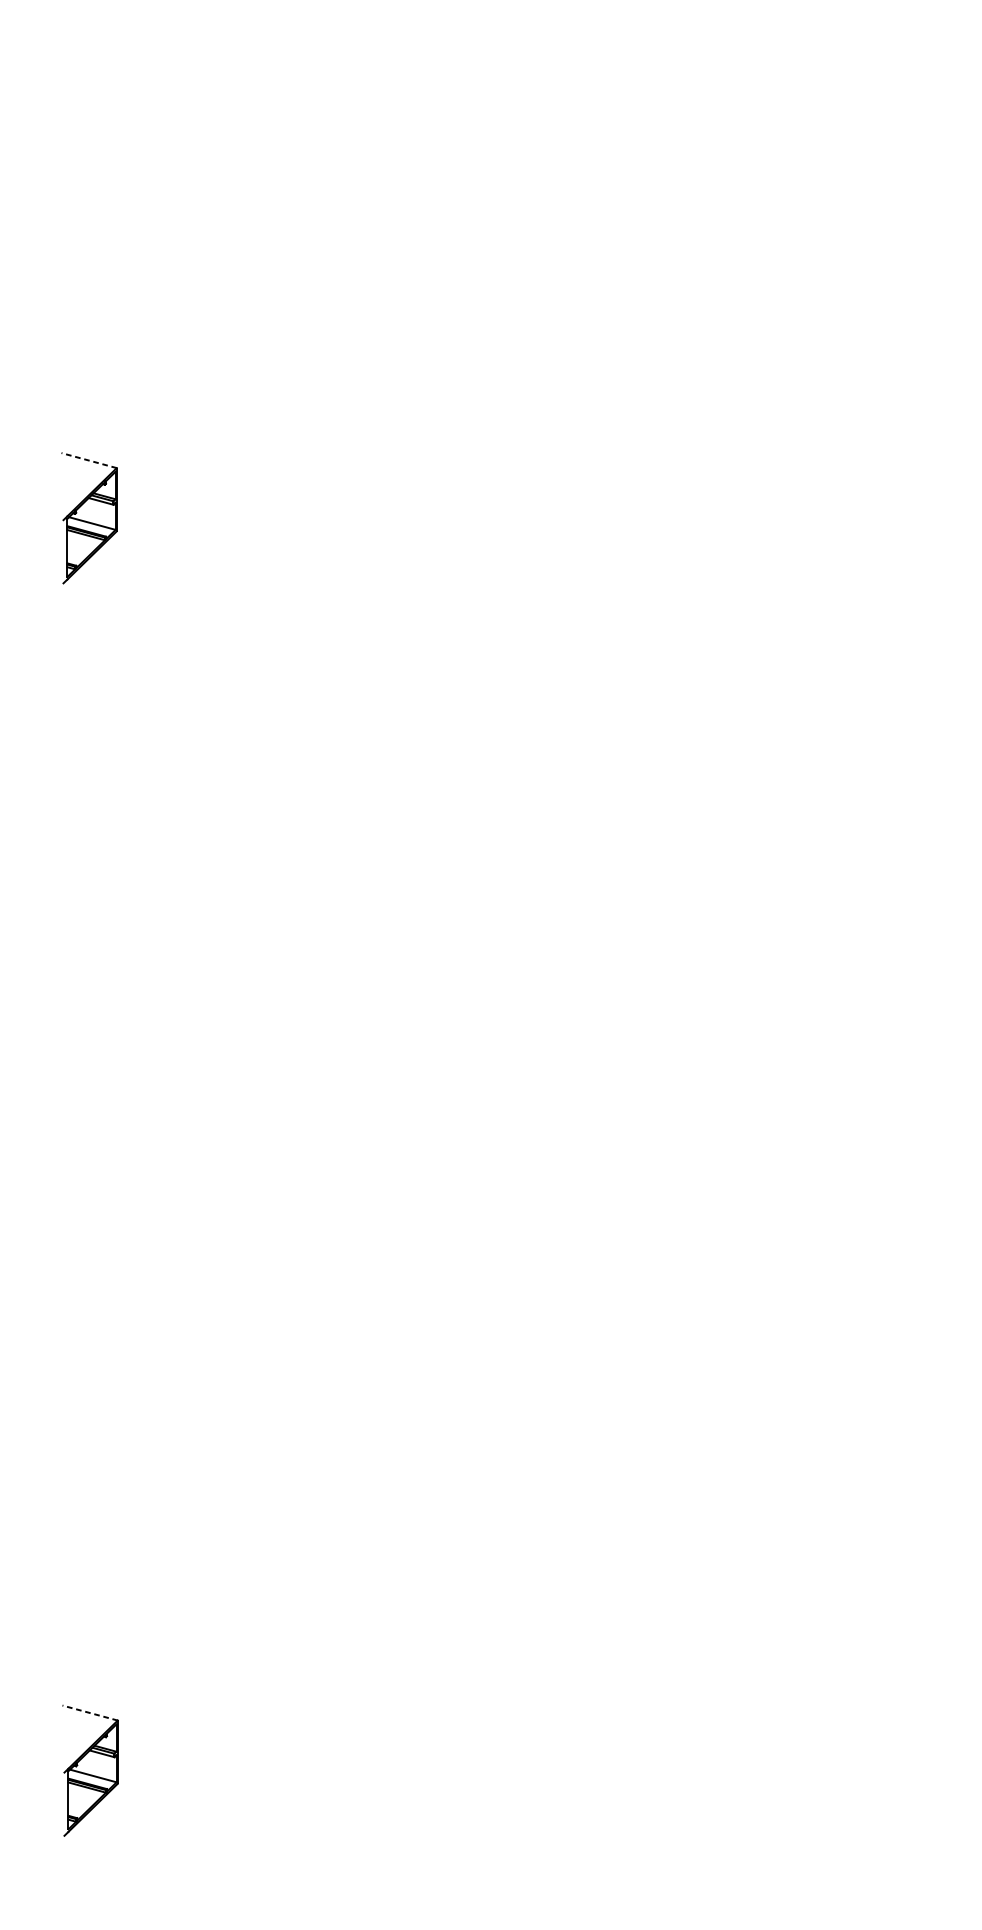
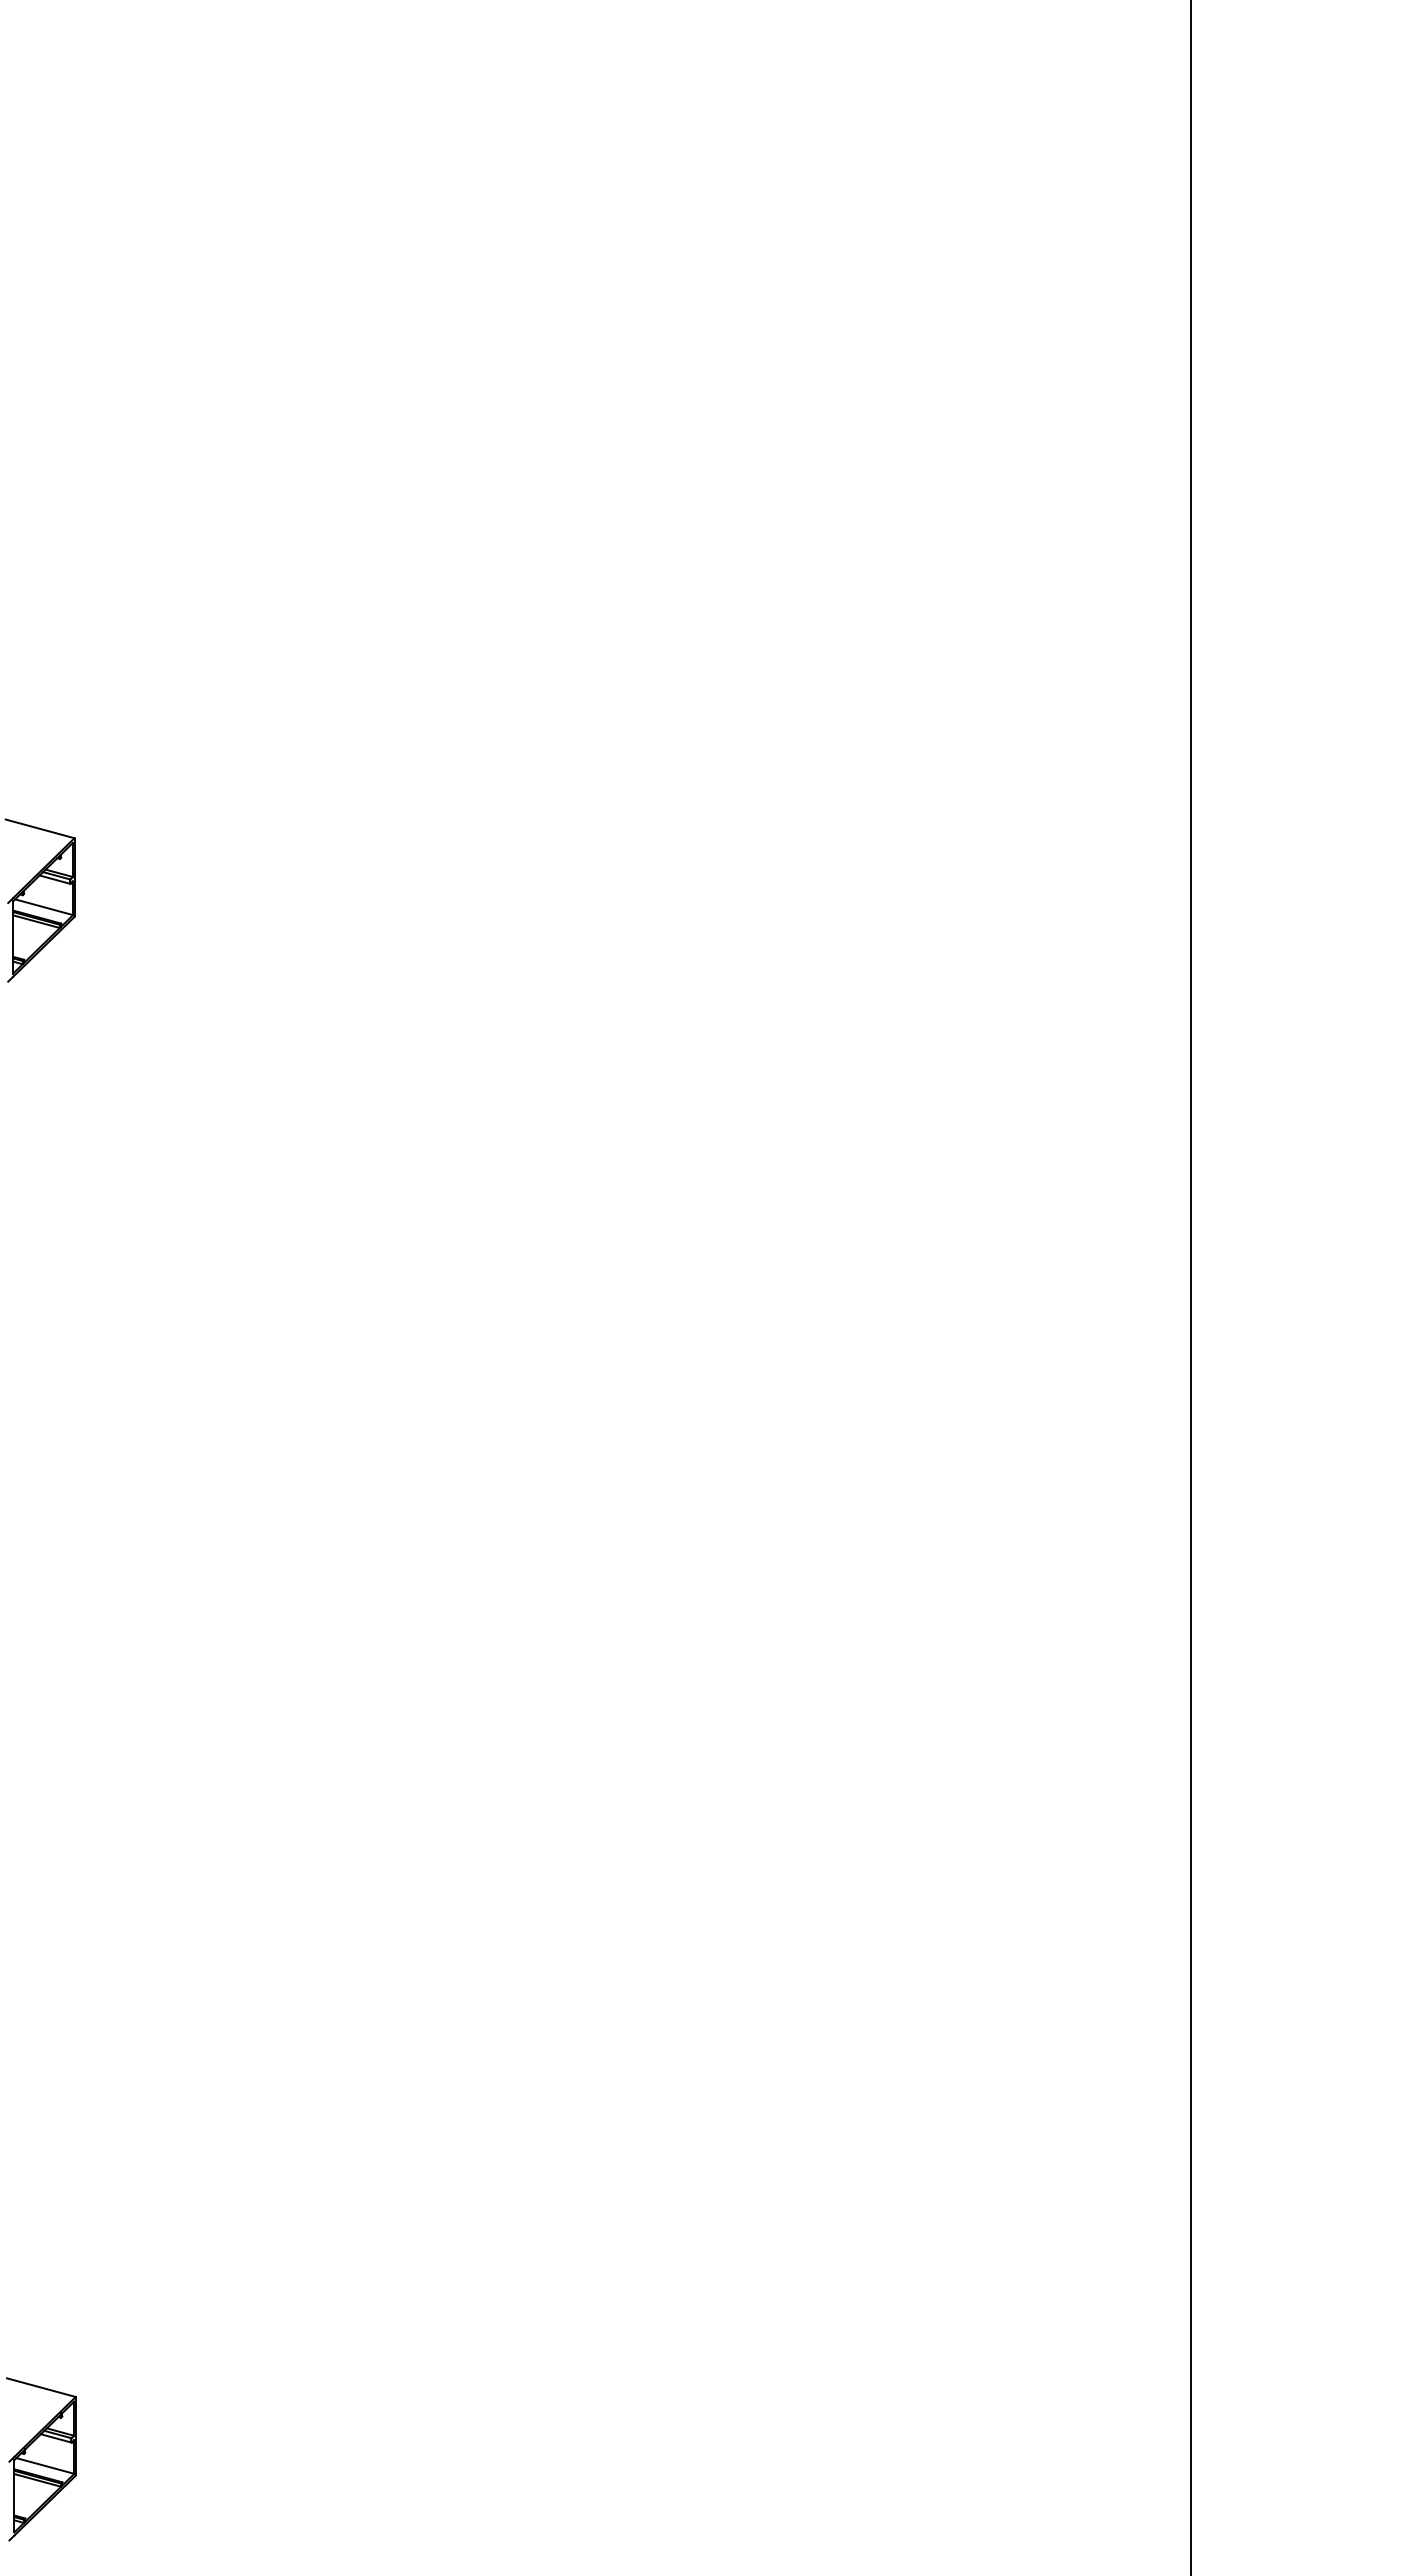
line: (89, 460) -> (40, 828), dashed -> solid
line: (90, 1712) -> (41, 2387), dashed -> solid

